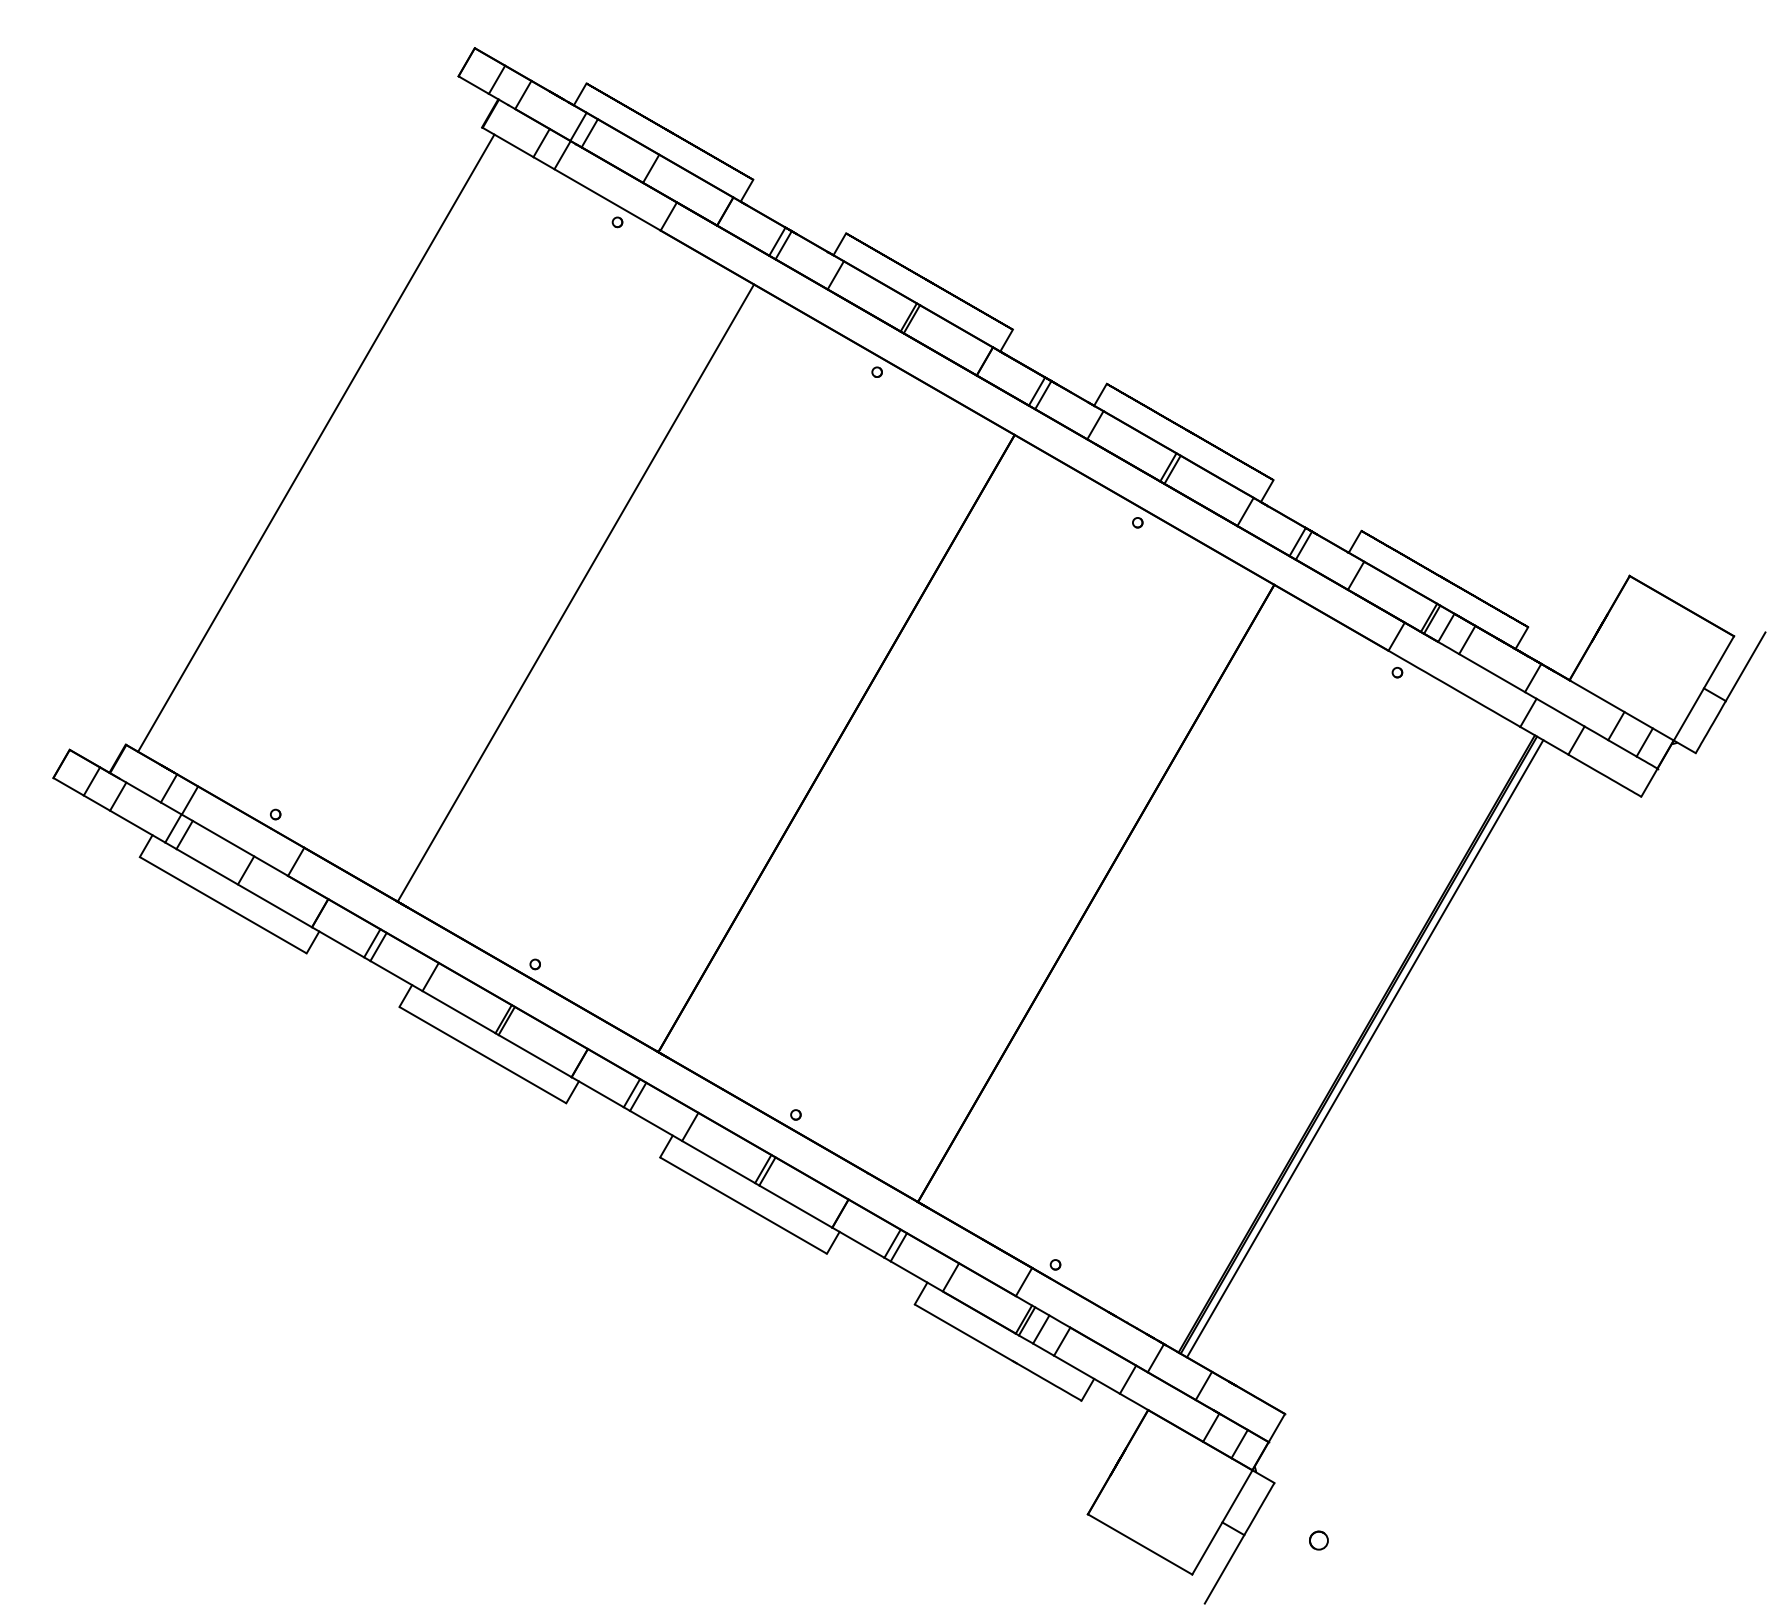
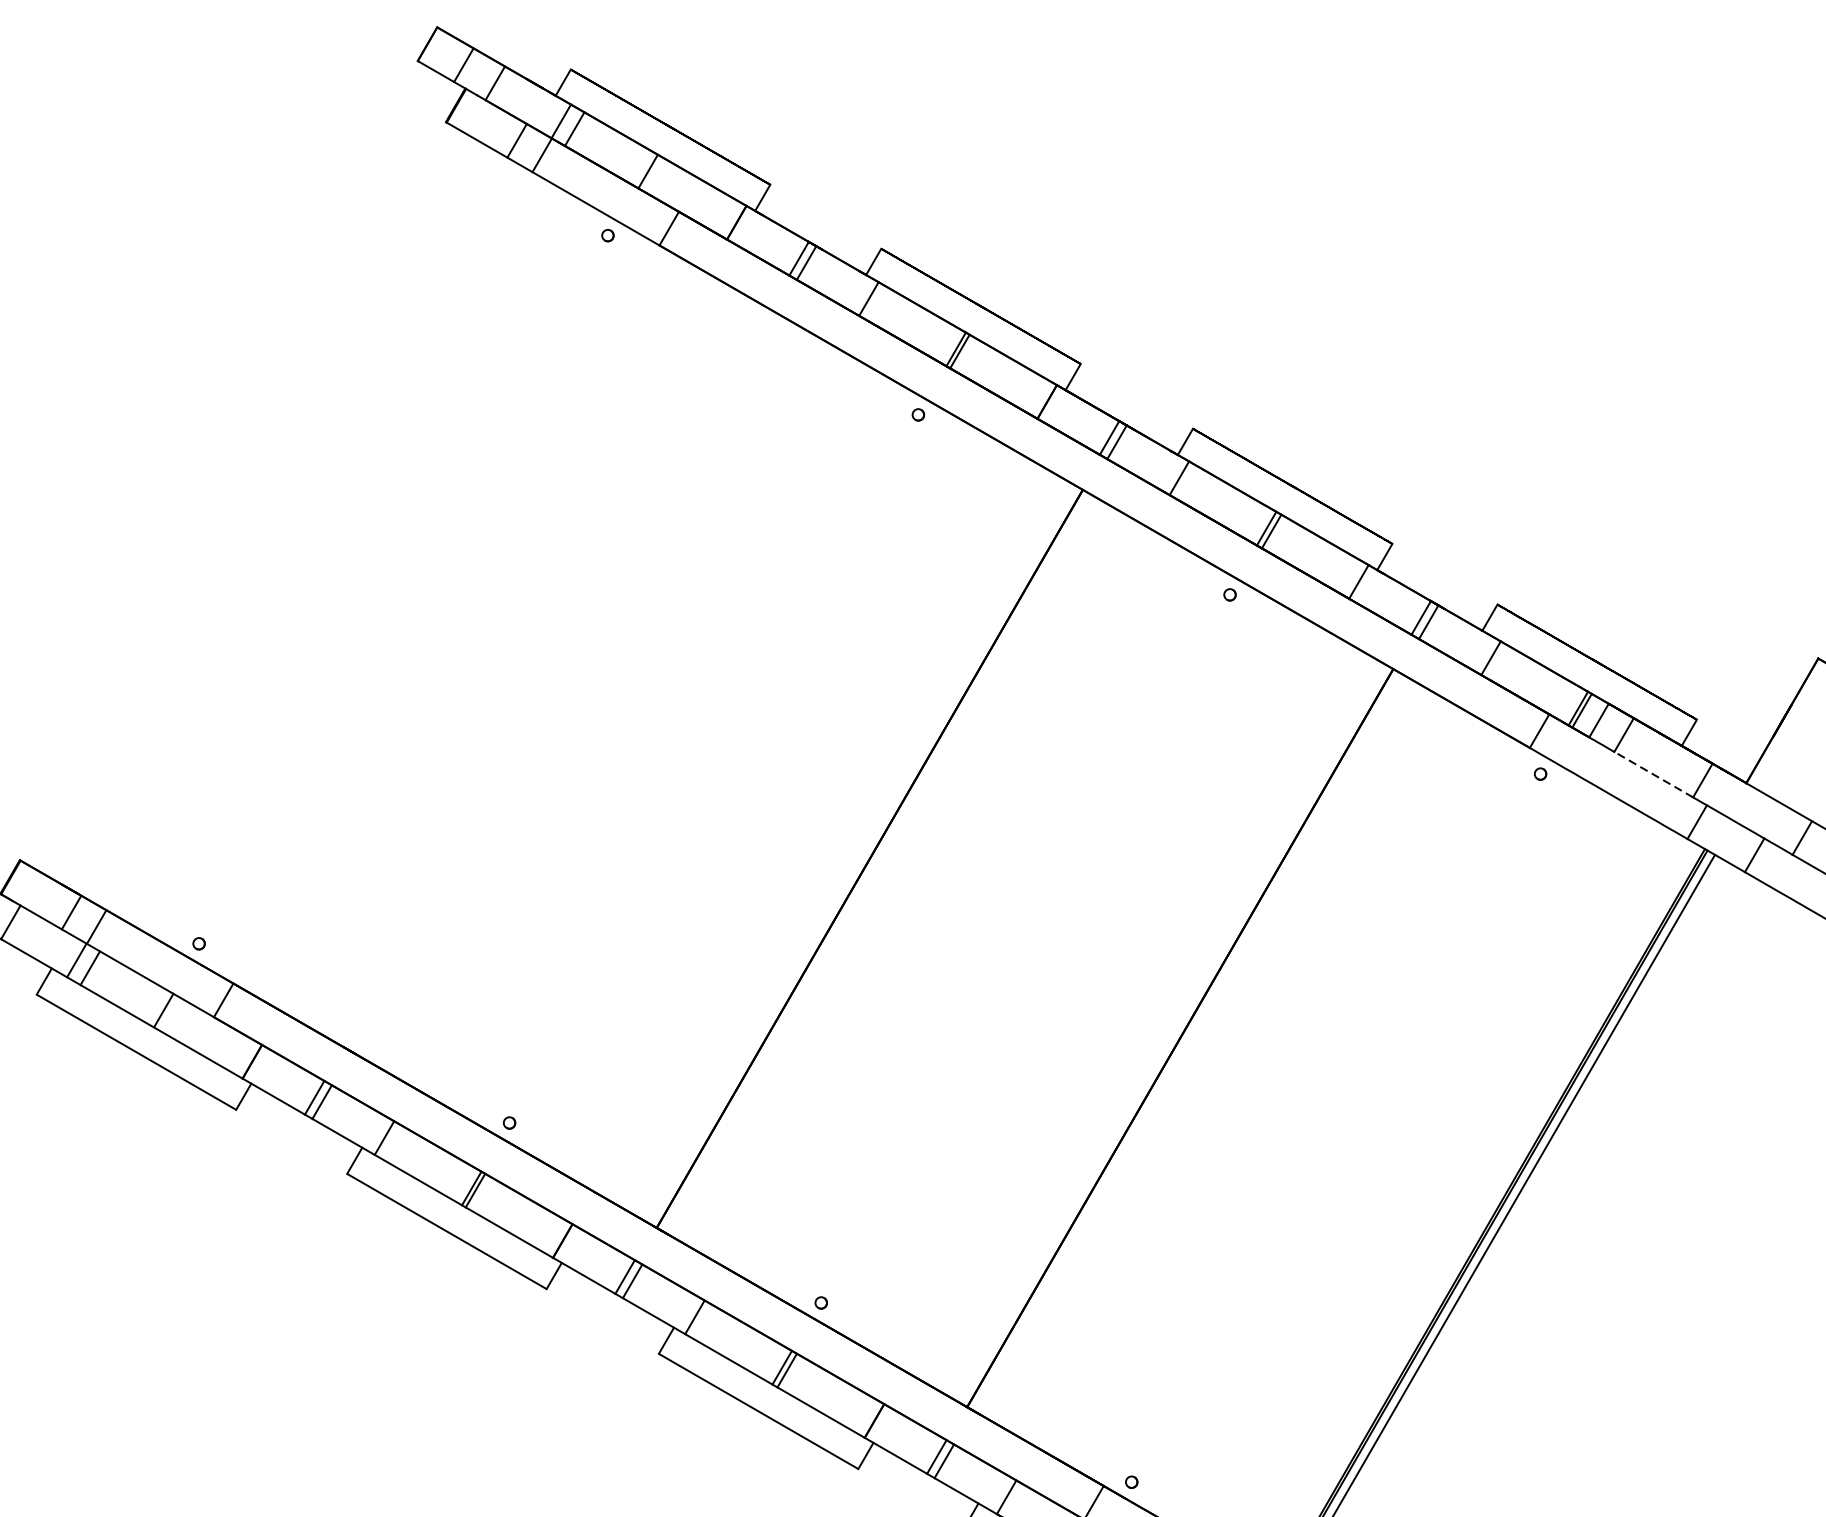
line: (316, 442) -> (247, 498), removed
line: (575, 592) -> (557, 678), removed
line: (1491, 672) -> (1653, 773), solid -> dashed

